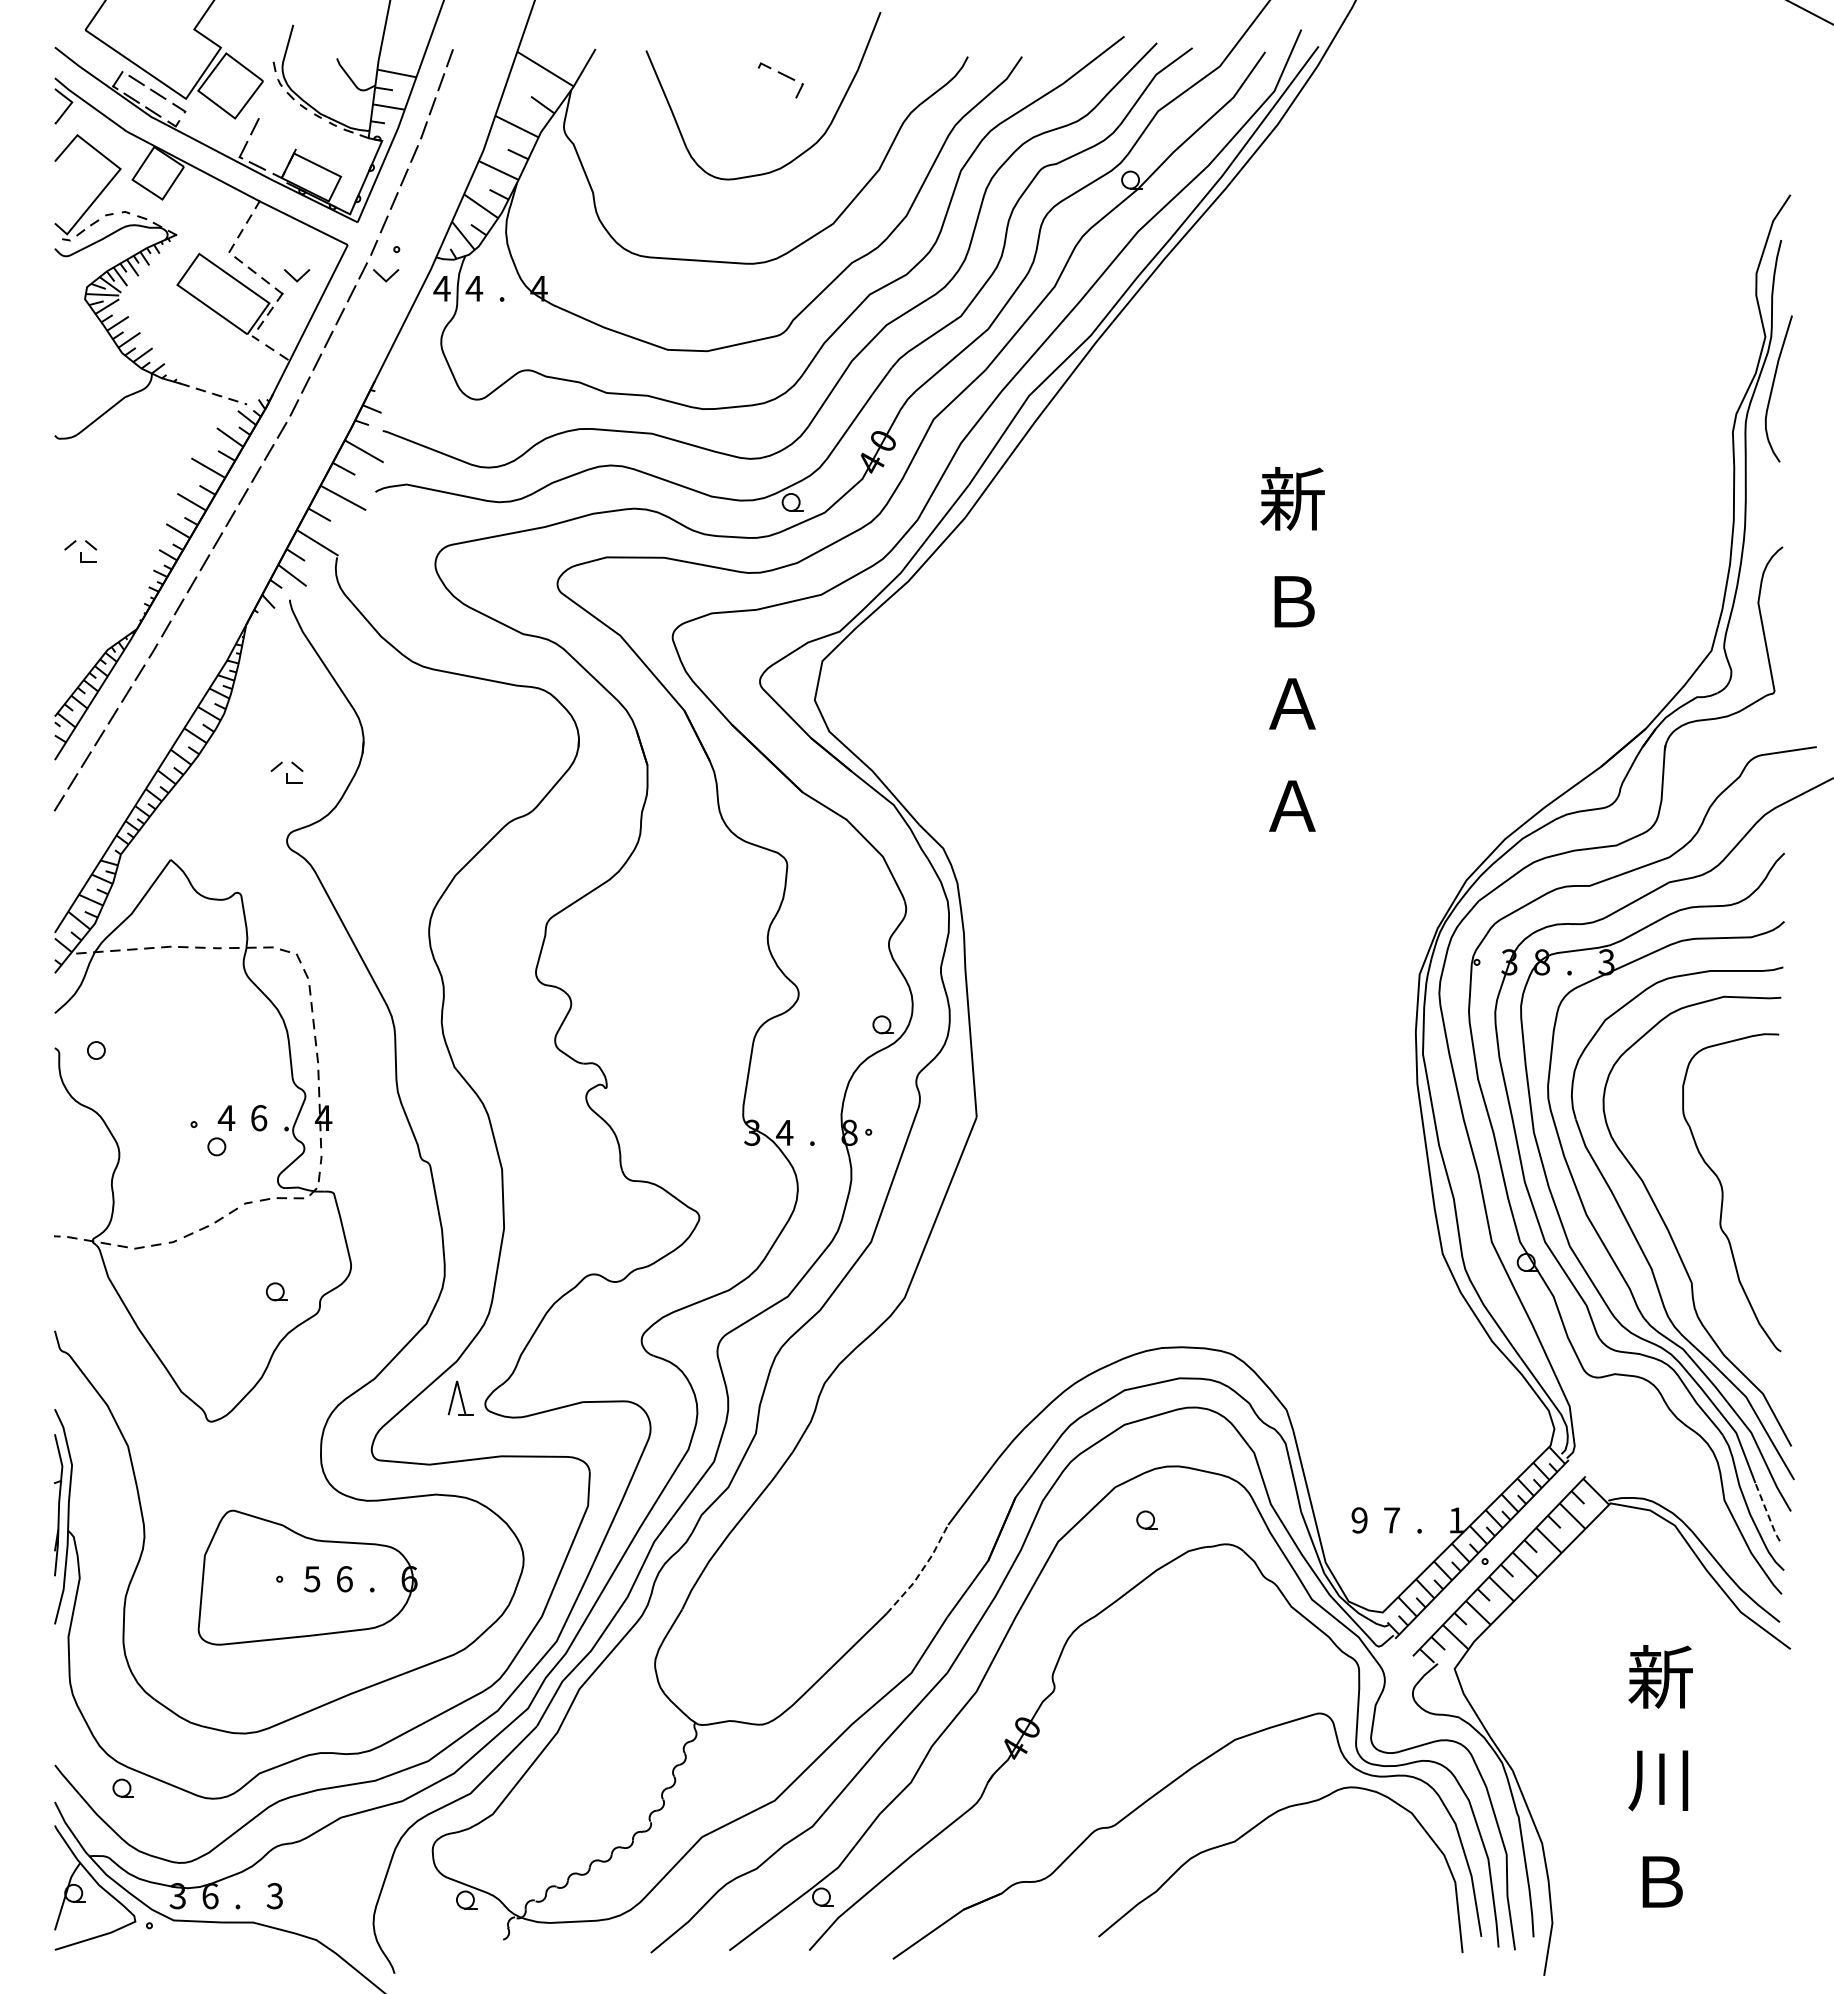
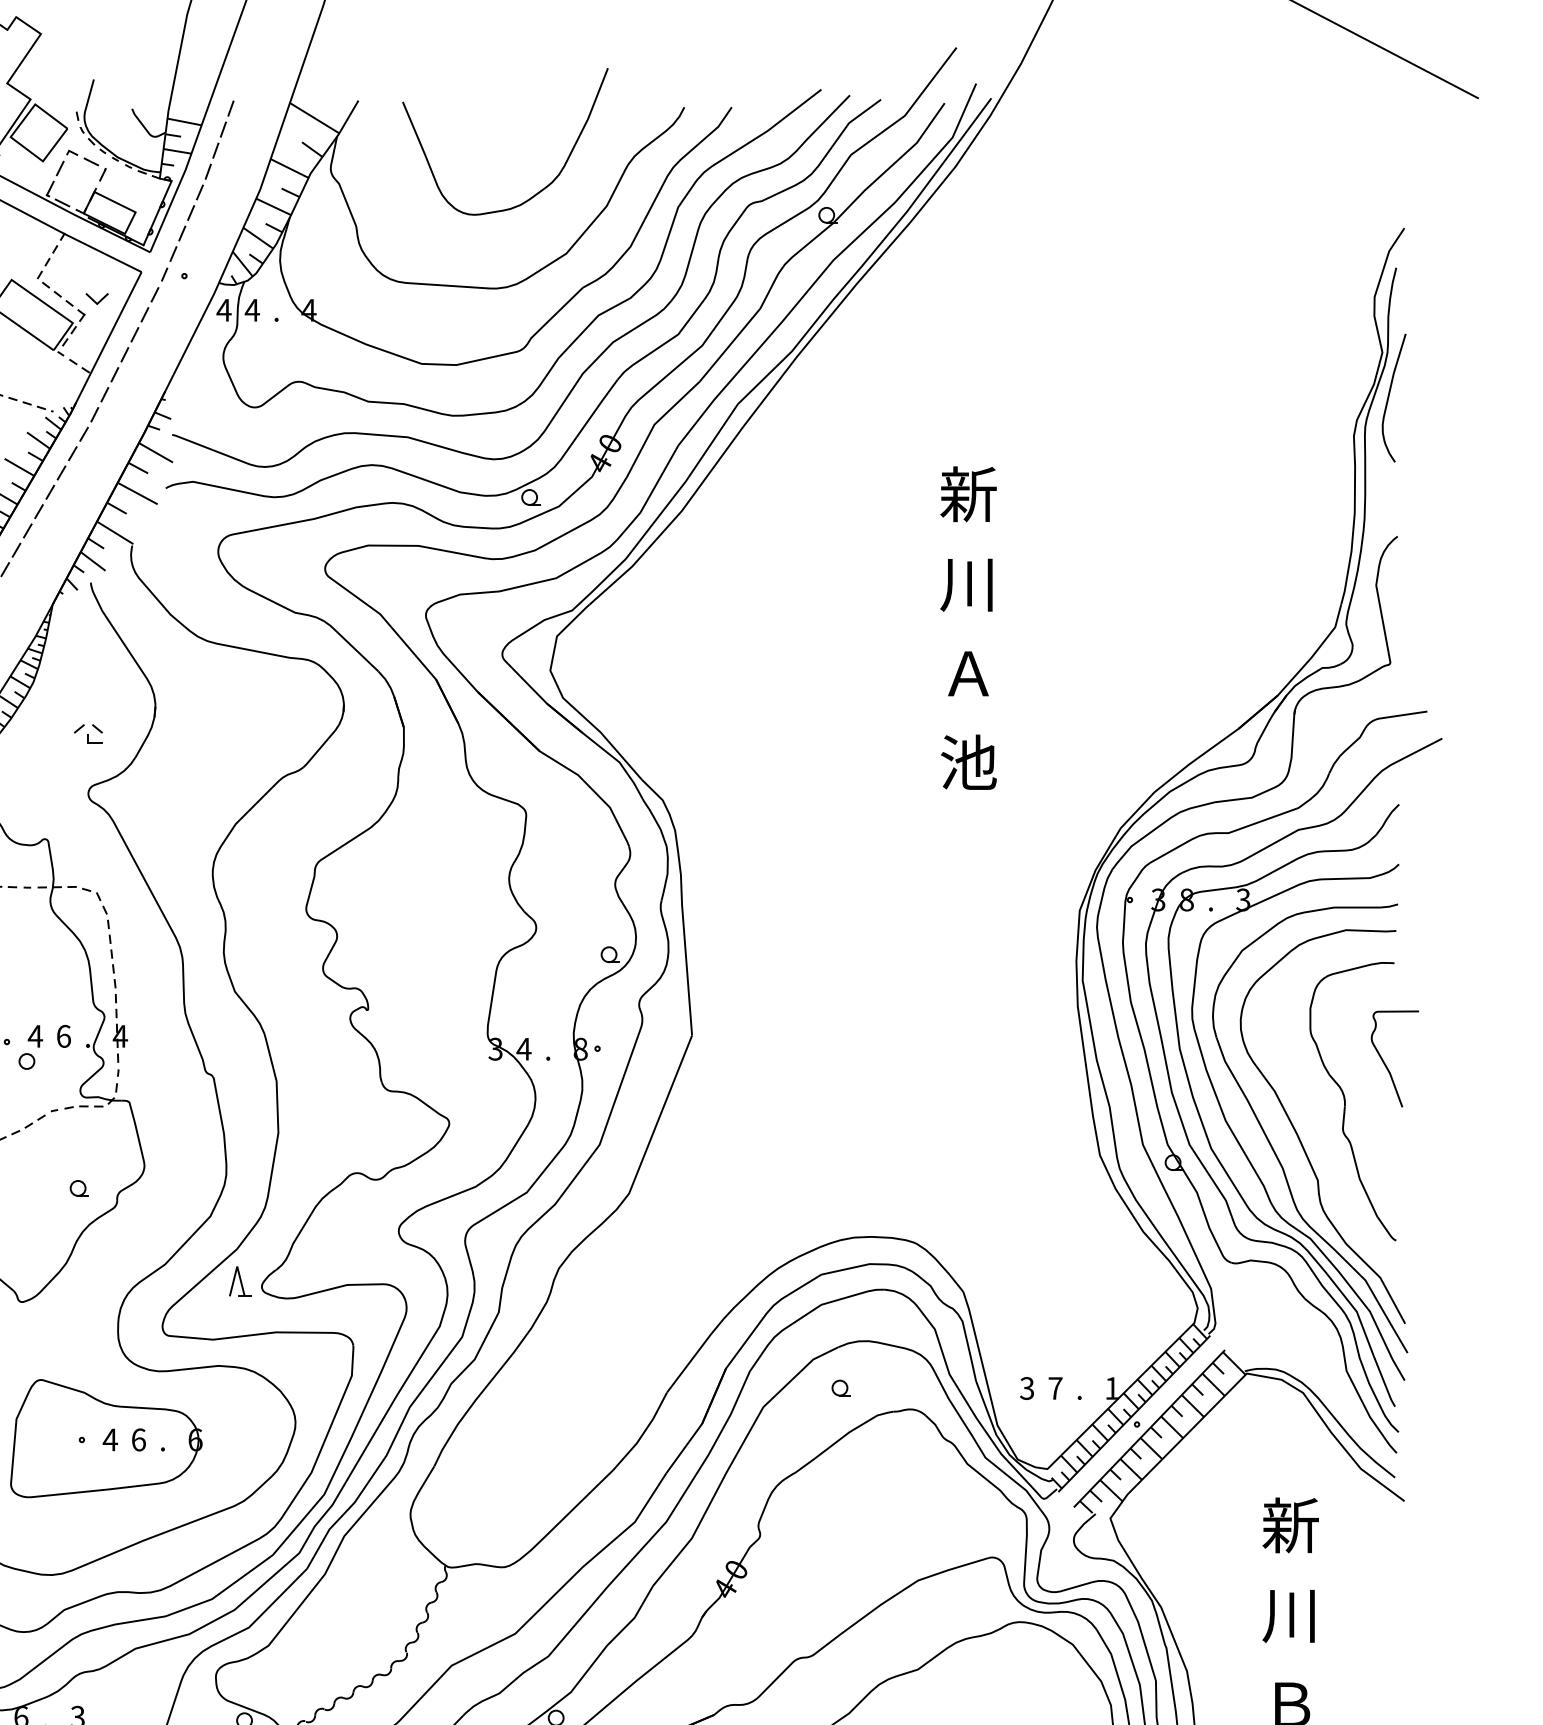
part: (780, 80) -> (86, 165), moved
line: (388, 277) -> (177, 300), removed
text: (1289, 602) -> (965, 585), Ｂ -> 川
text: (1292, 804) -> (968, 761), Ａ -> 池
curve: (1770, 1151) -> (1386, 1065), added
line: (1767, 1513) -> (1384, 1382), dashed -> solid
text: (1359, 1520) -> (1027, 1388), 9 -> 3
line: (921, 1571) -> (643, 1433), dashed -> solid
text: (311, 1579) -> (109, 1440), 5 -> 4

